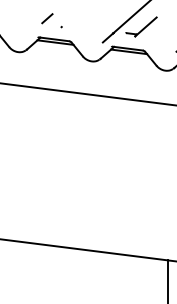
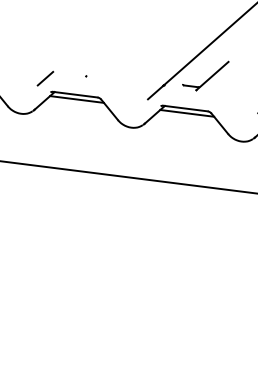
line: (47, 18) -> (45, 78), moved

